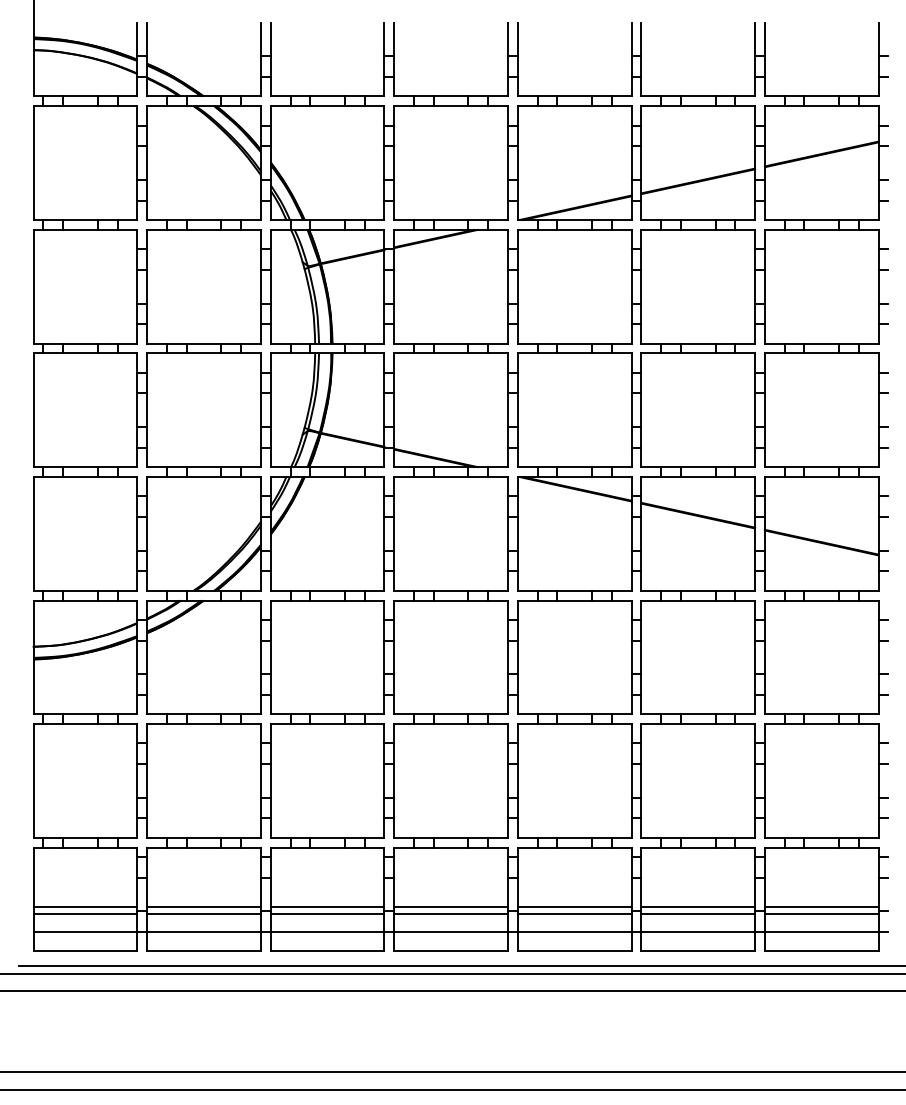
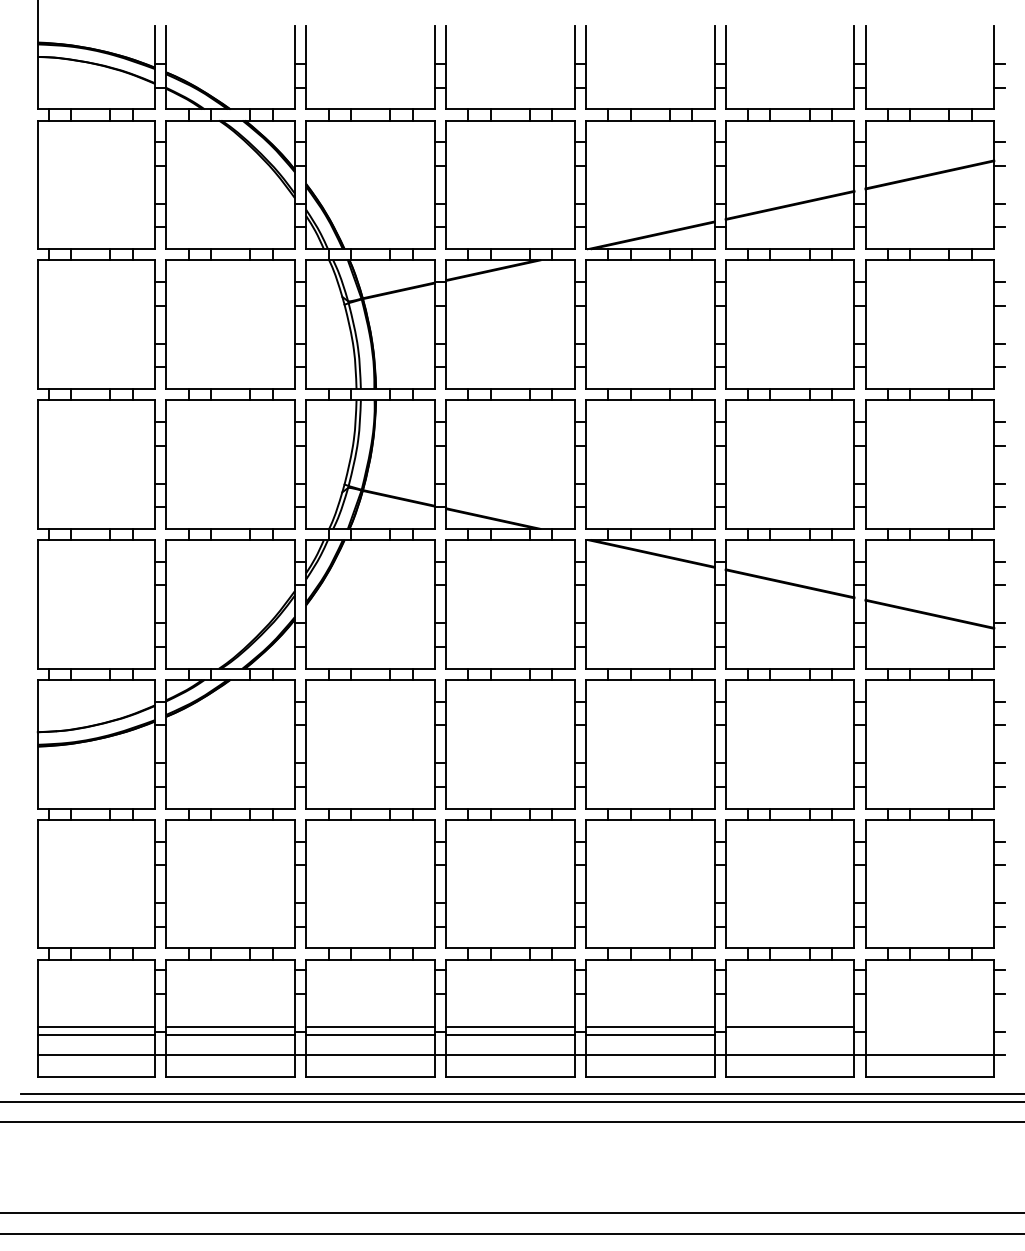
line: (821, 906) -> (929, 1026), removed
line: (697, 914) -> (789, 1035), removed
line: (821, 914) -> (929, 1035), removed

